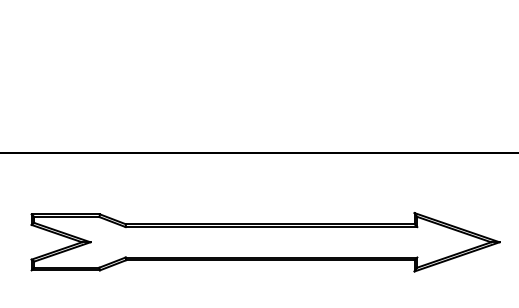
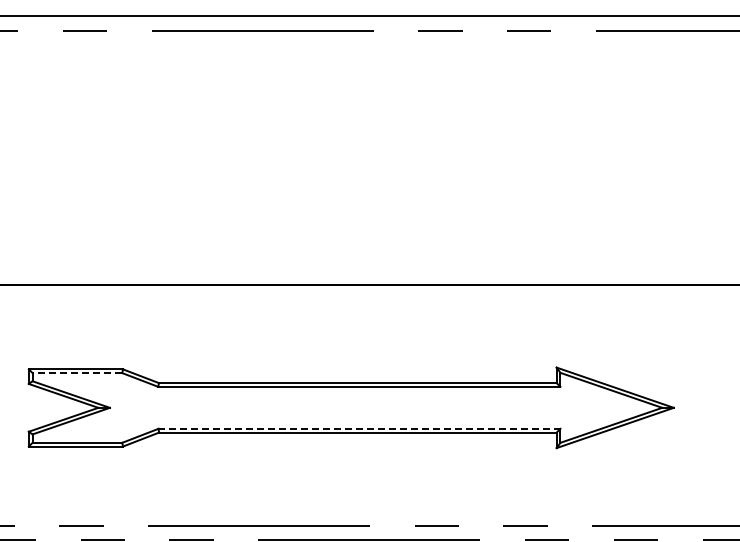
line: (66, 217) -> (77, 373), solid -> dashed
line: (271, 257) -> (359, 428), solid -> dashed

